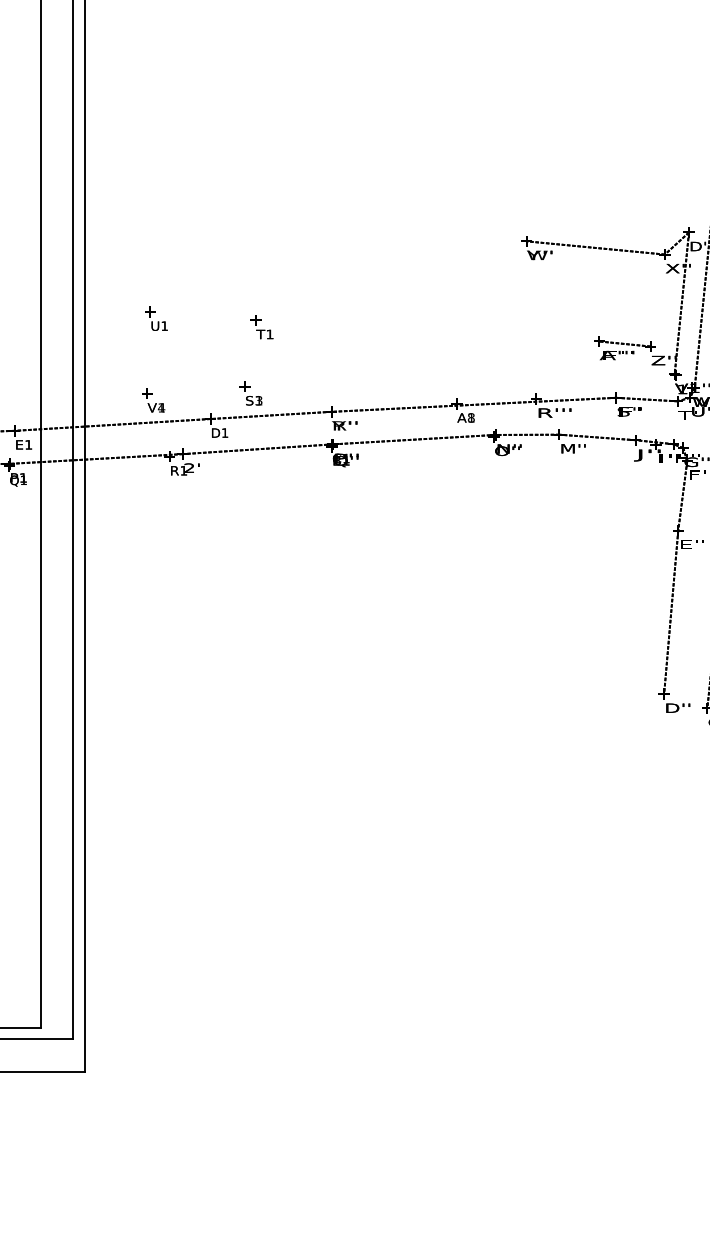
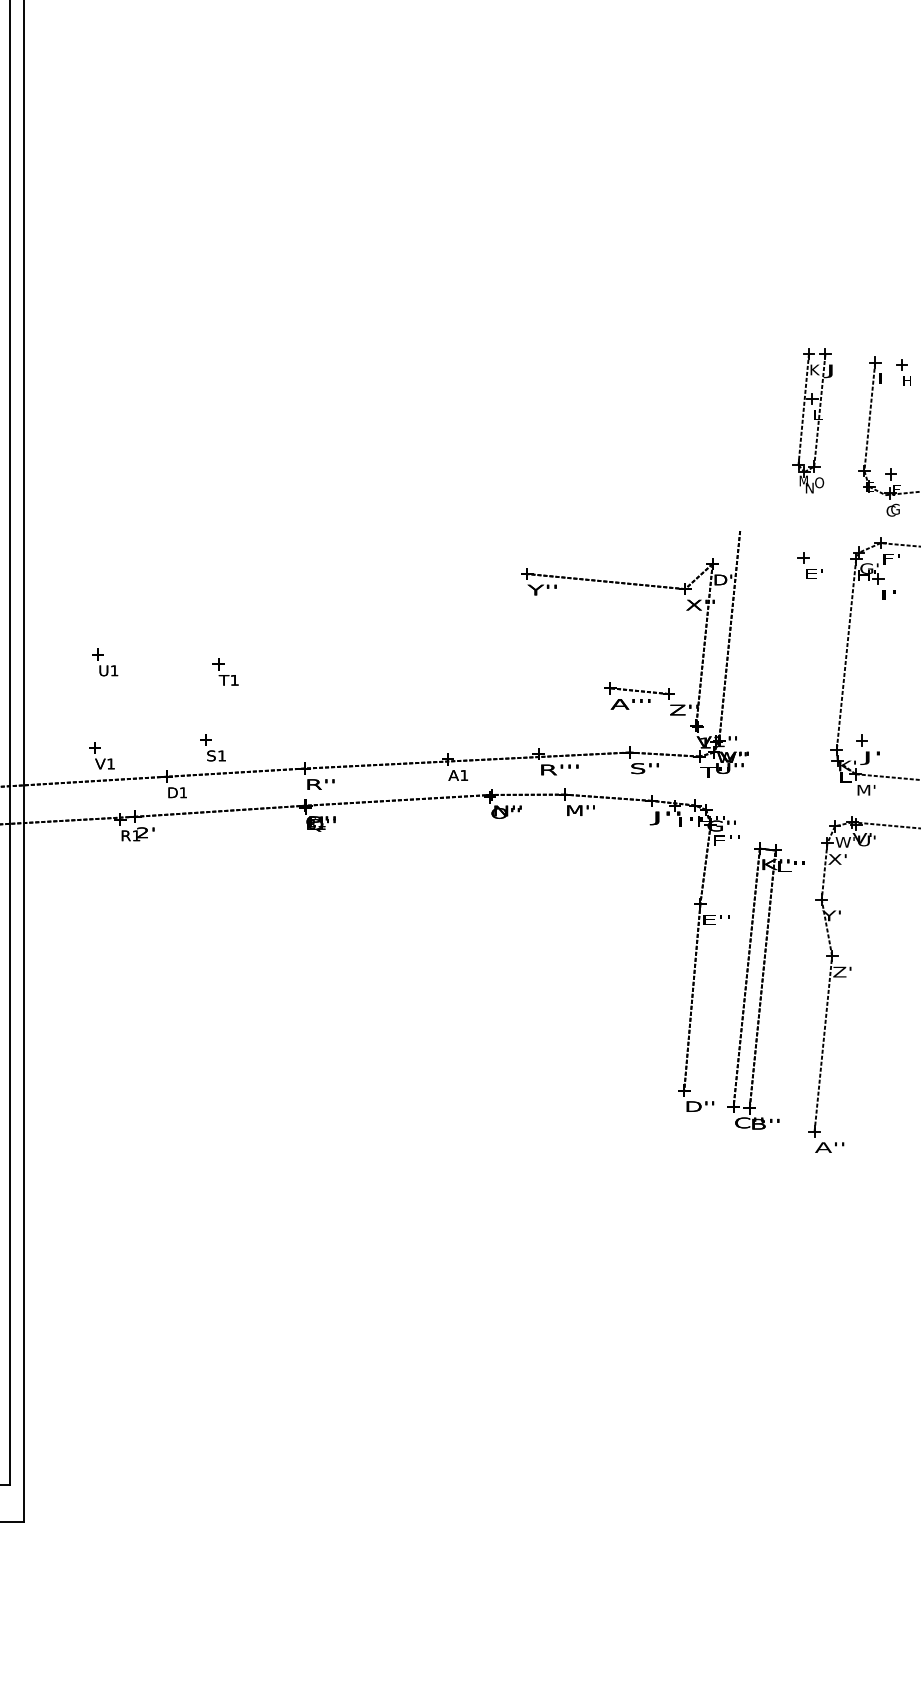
text: (538, 254) -> (540, 589), W' -> Y''
text: (616, 355) -> (630, 704), F'' -> A'''
text: (259, 400) -> (222, 755), S3 -> S1
text: (161, 407) -> (110, 763), V4 -> V1
text: (629, 411) -> (644, 768), F' -> S''
text: (471, 417) -> (464, 775), A8 -> A1
text: (343, 425) -> (318, 784), Y'' -> R''

